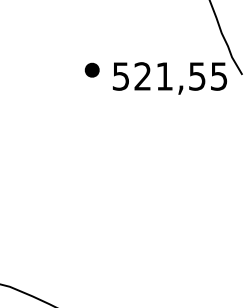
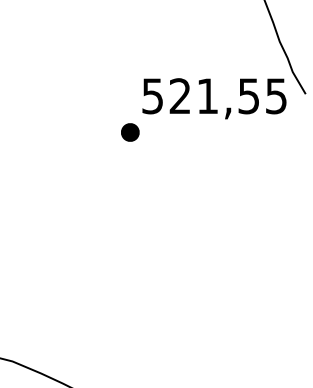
part: (91, 69) -> (129, 131), moved

